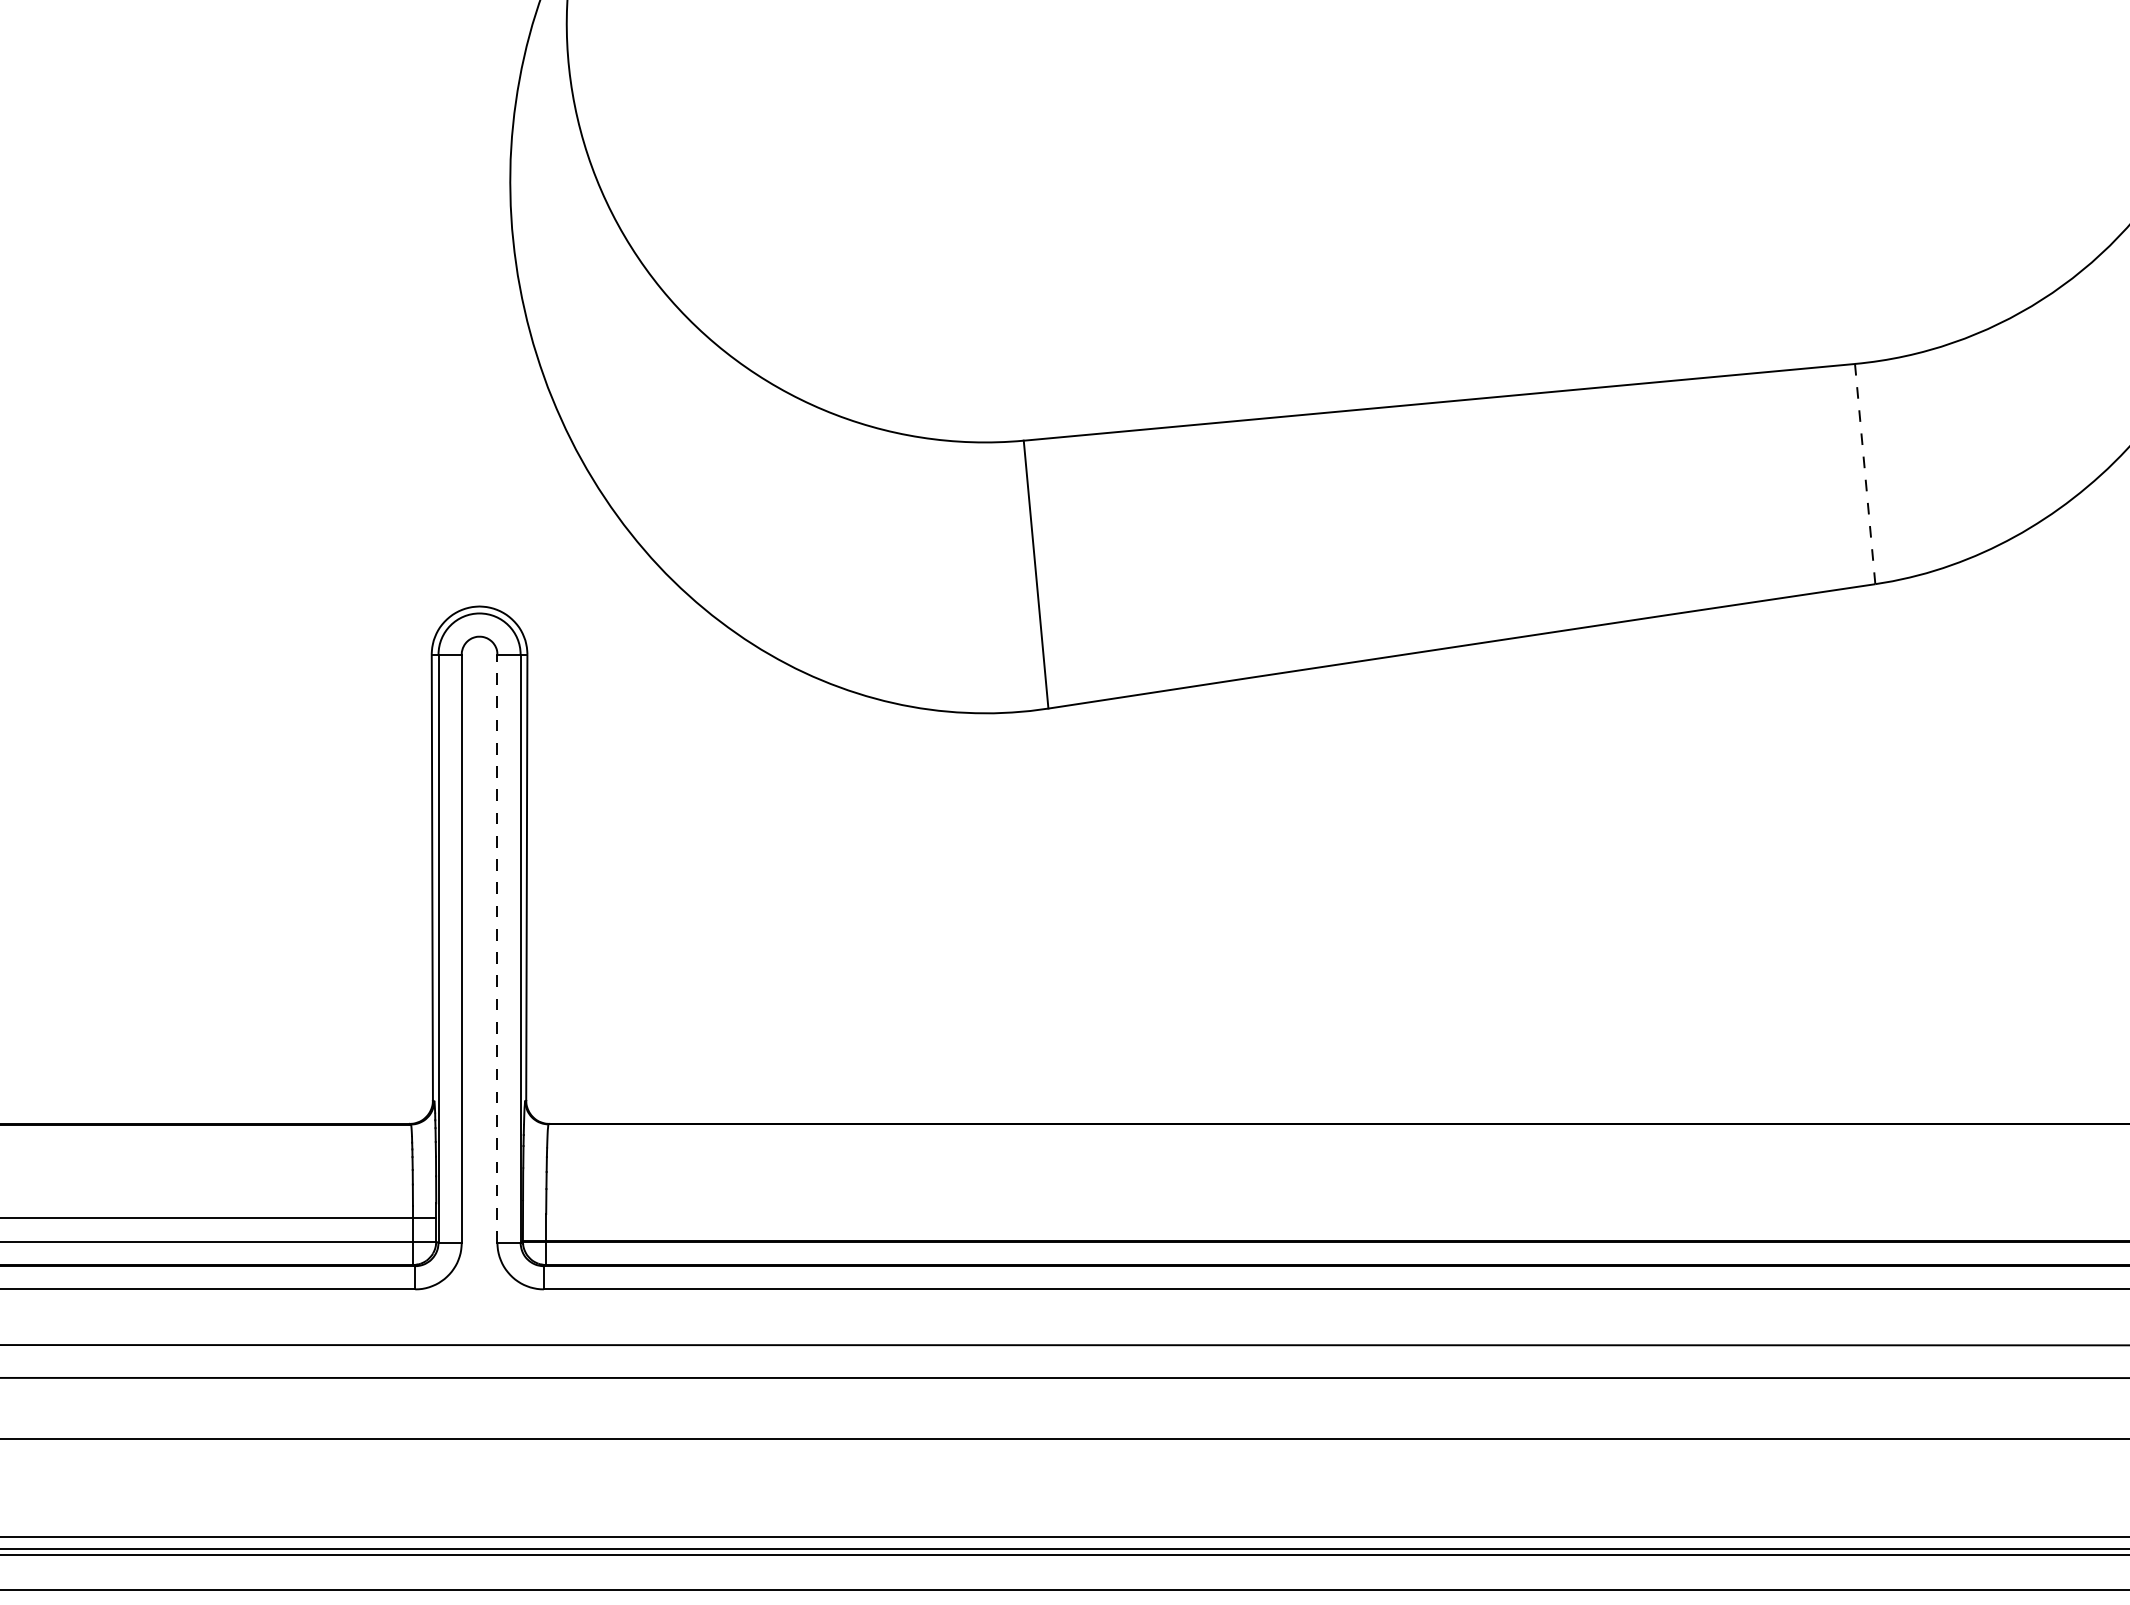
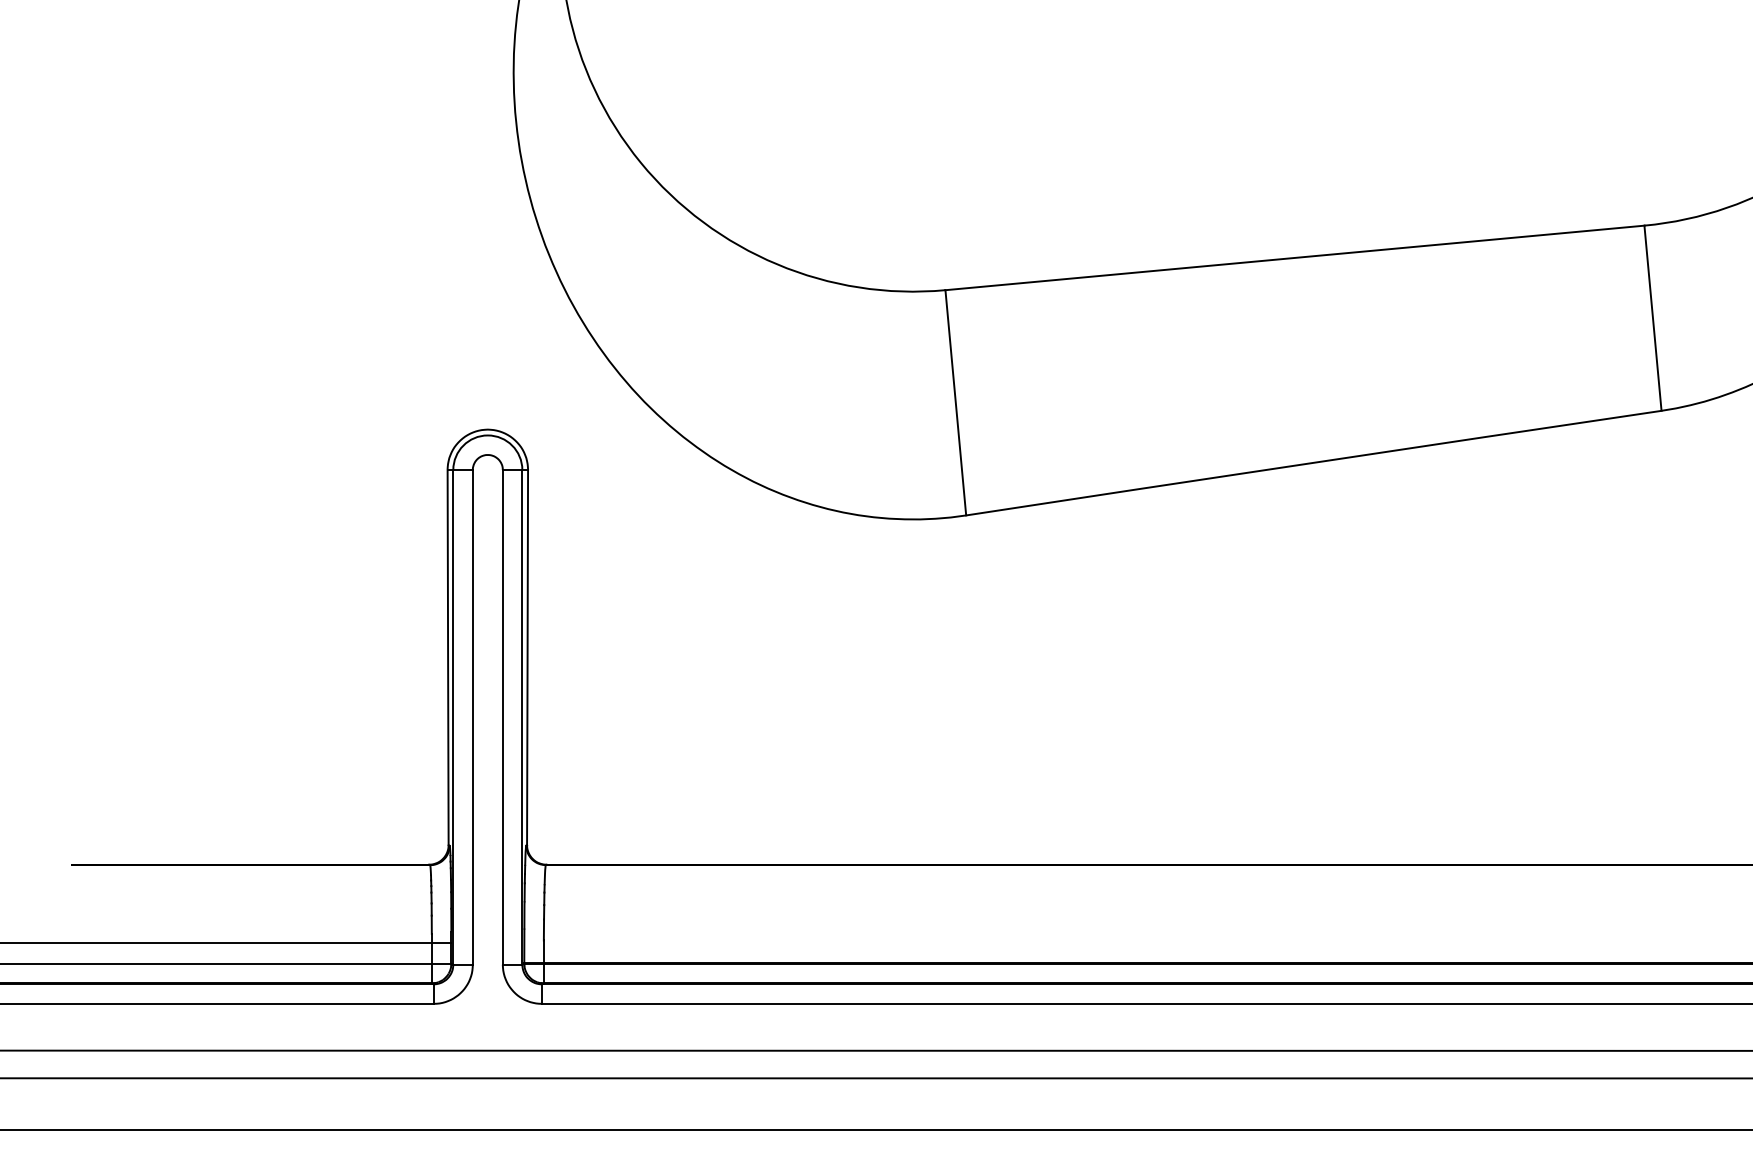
line: (1865, 474) -> (1653, 318), dashed -> solid
line: (497, 948) -> (502, 717), dashed -> solid

